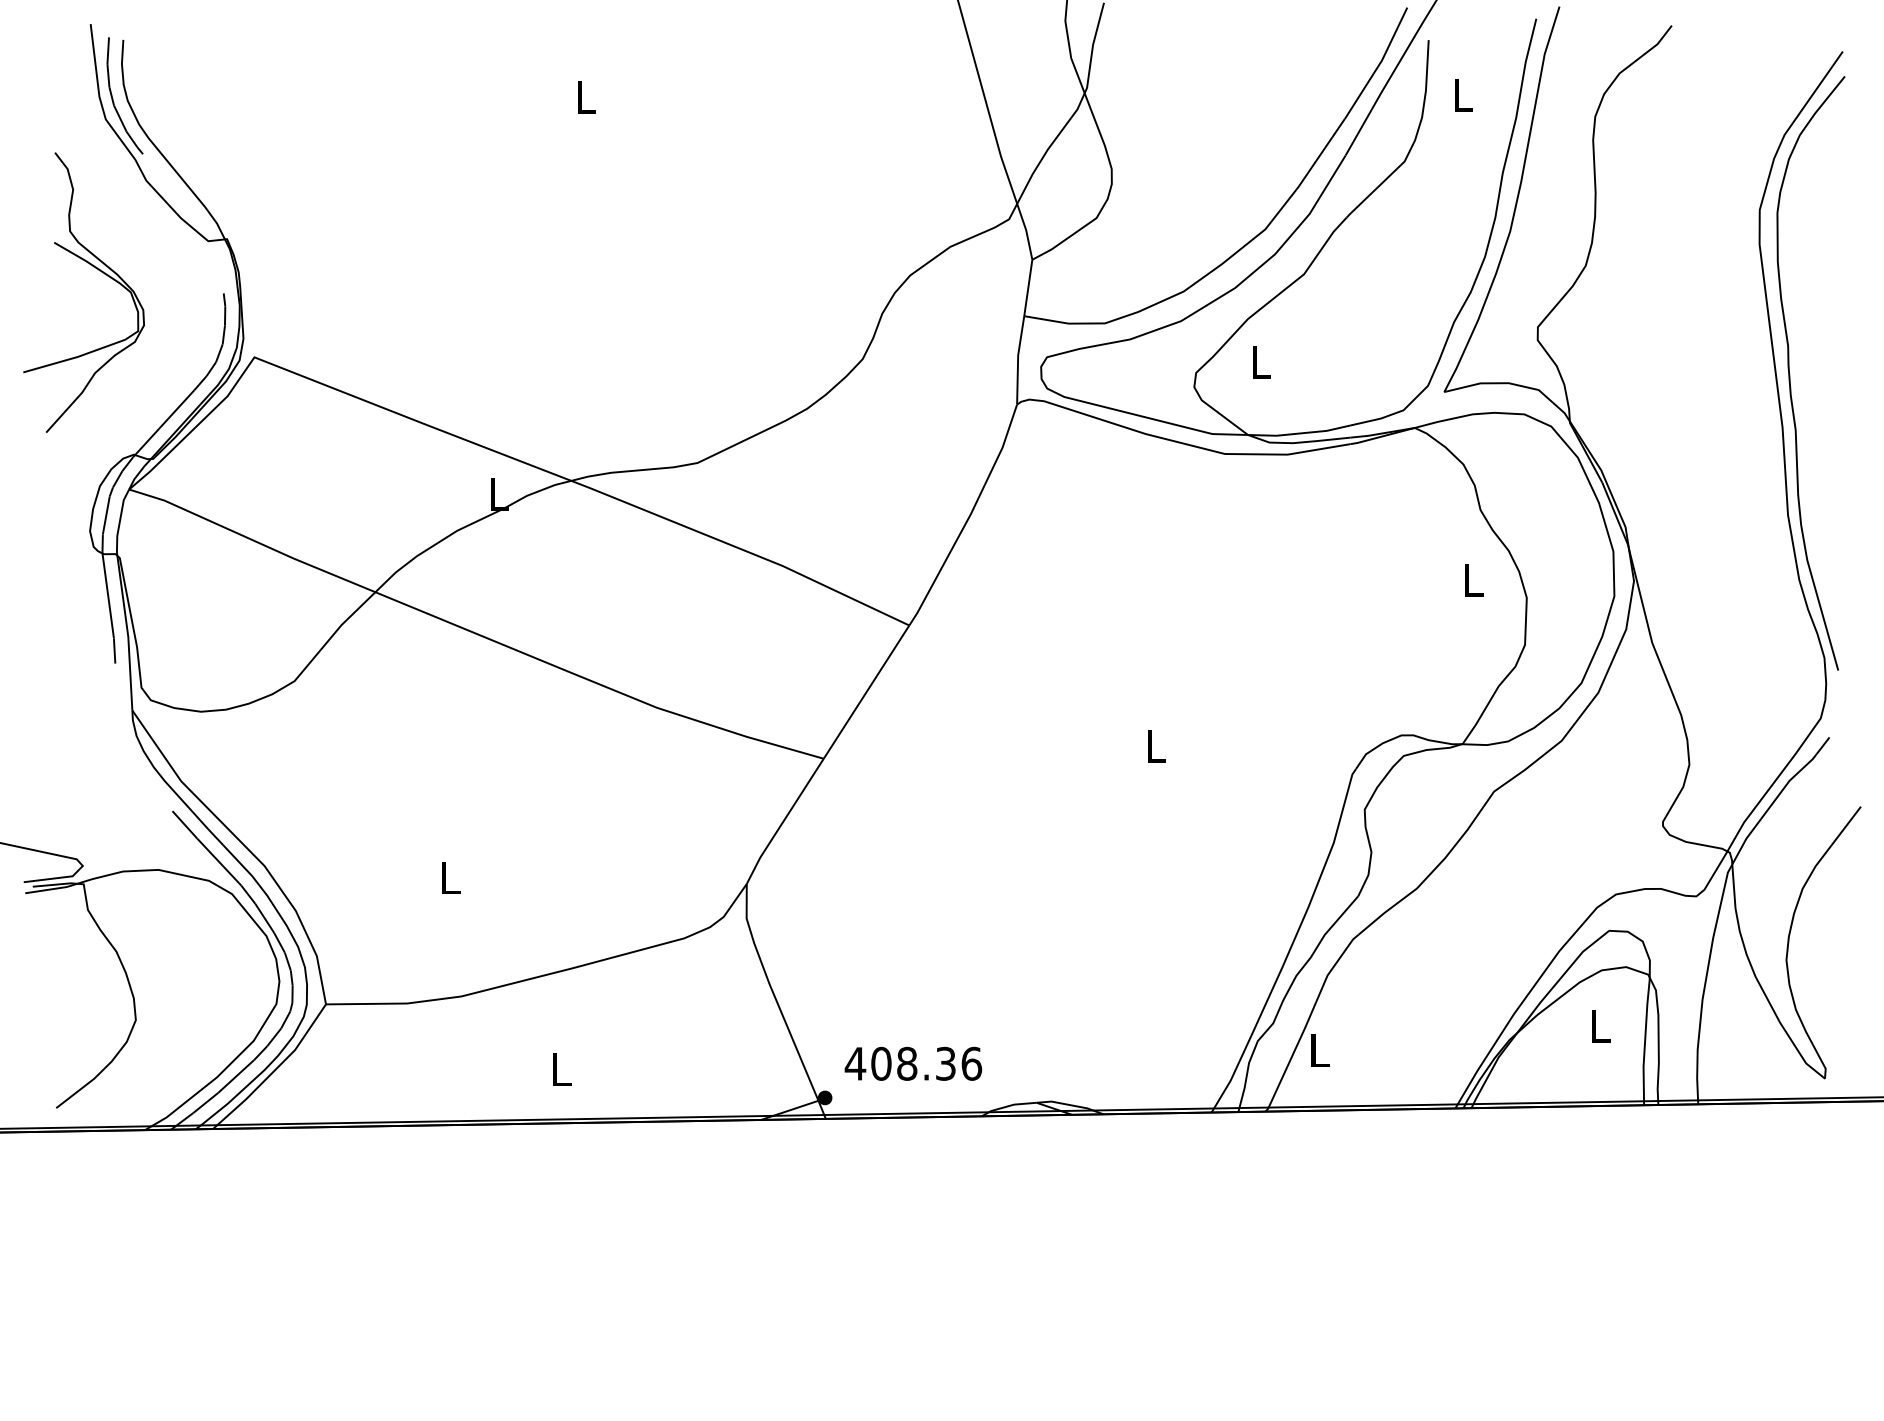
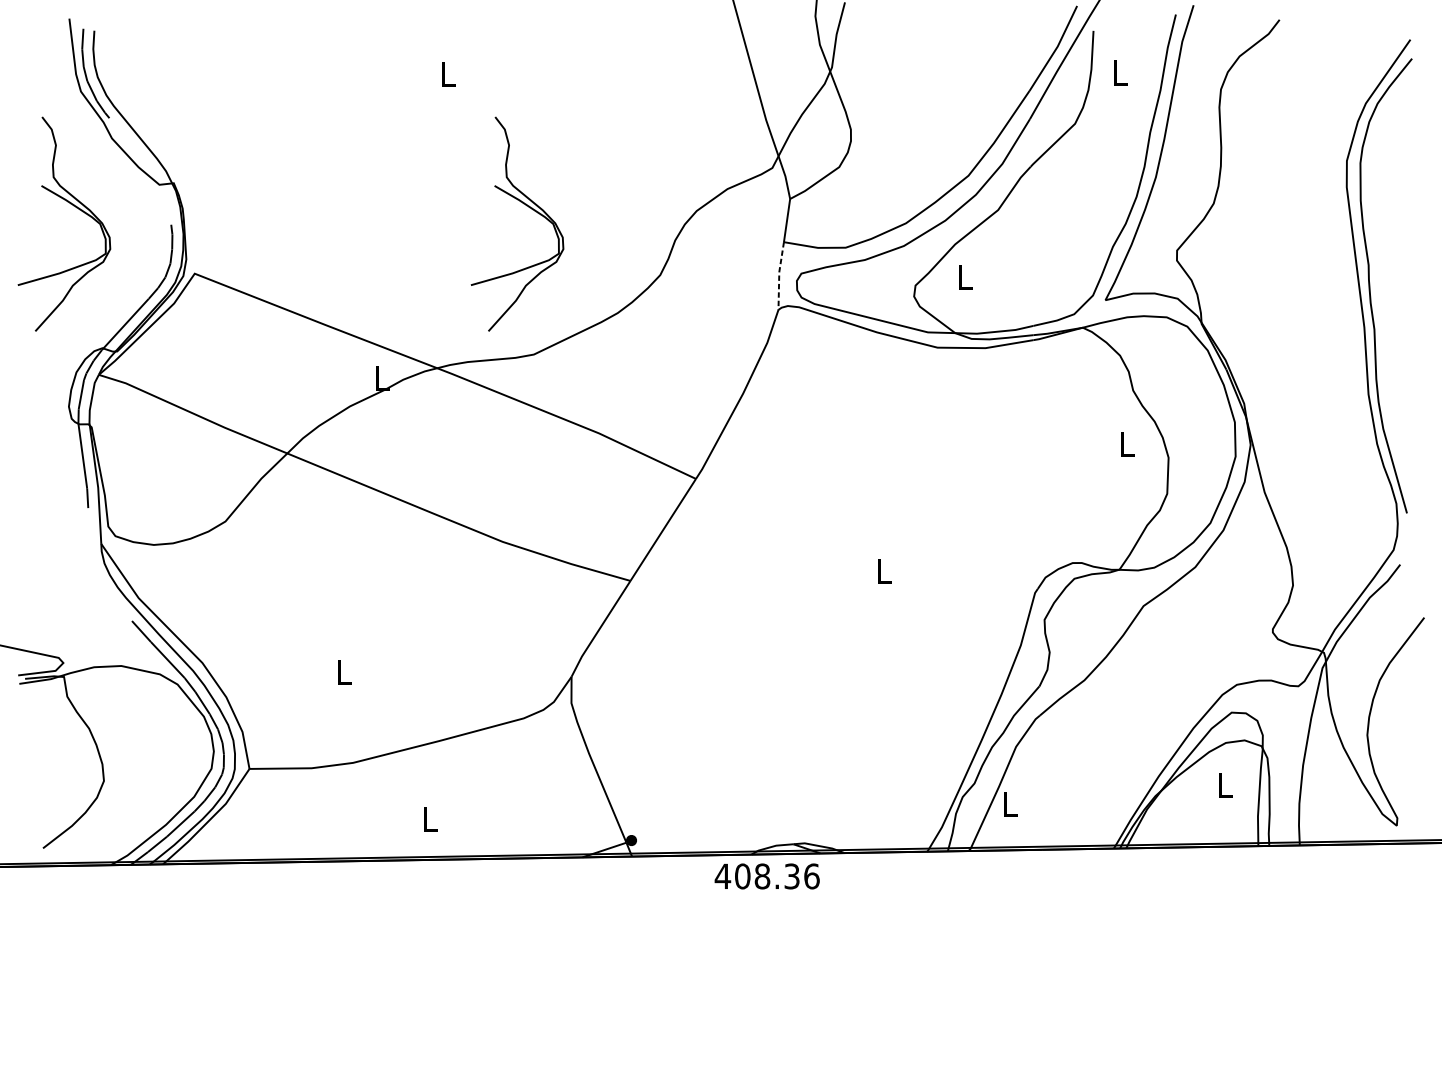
part: (691, 271) -> (529, 207), added
line: (1018, 360) -> (779, 276), solid -> dashed
text: (913, 1063) -> (767, 876), moved

